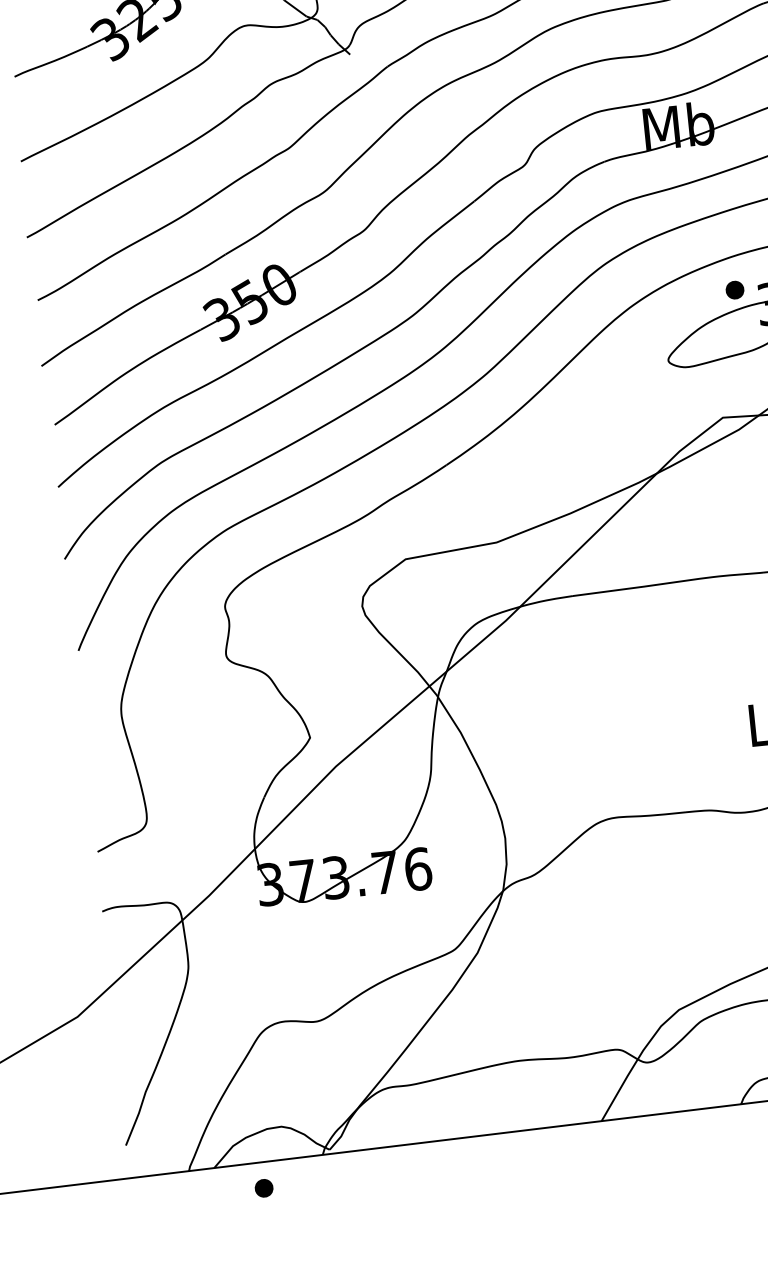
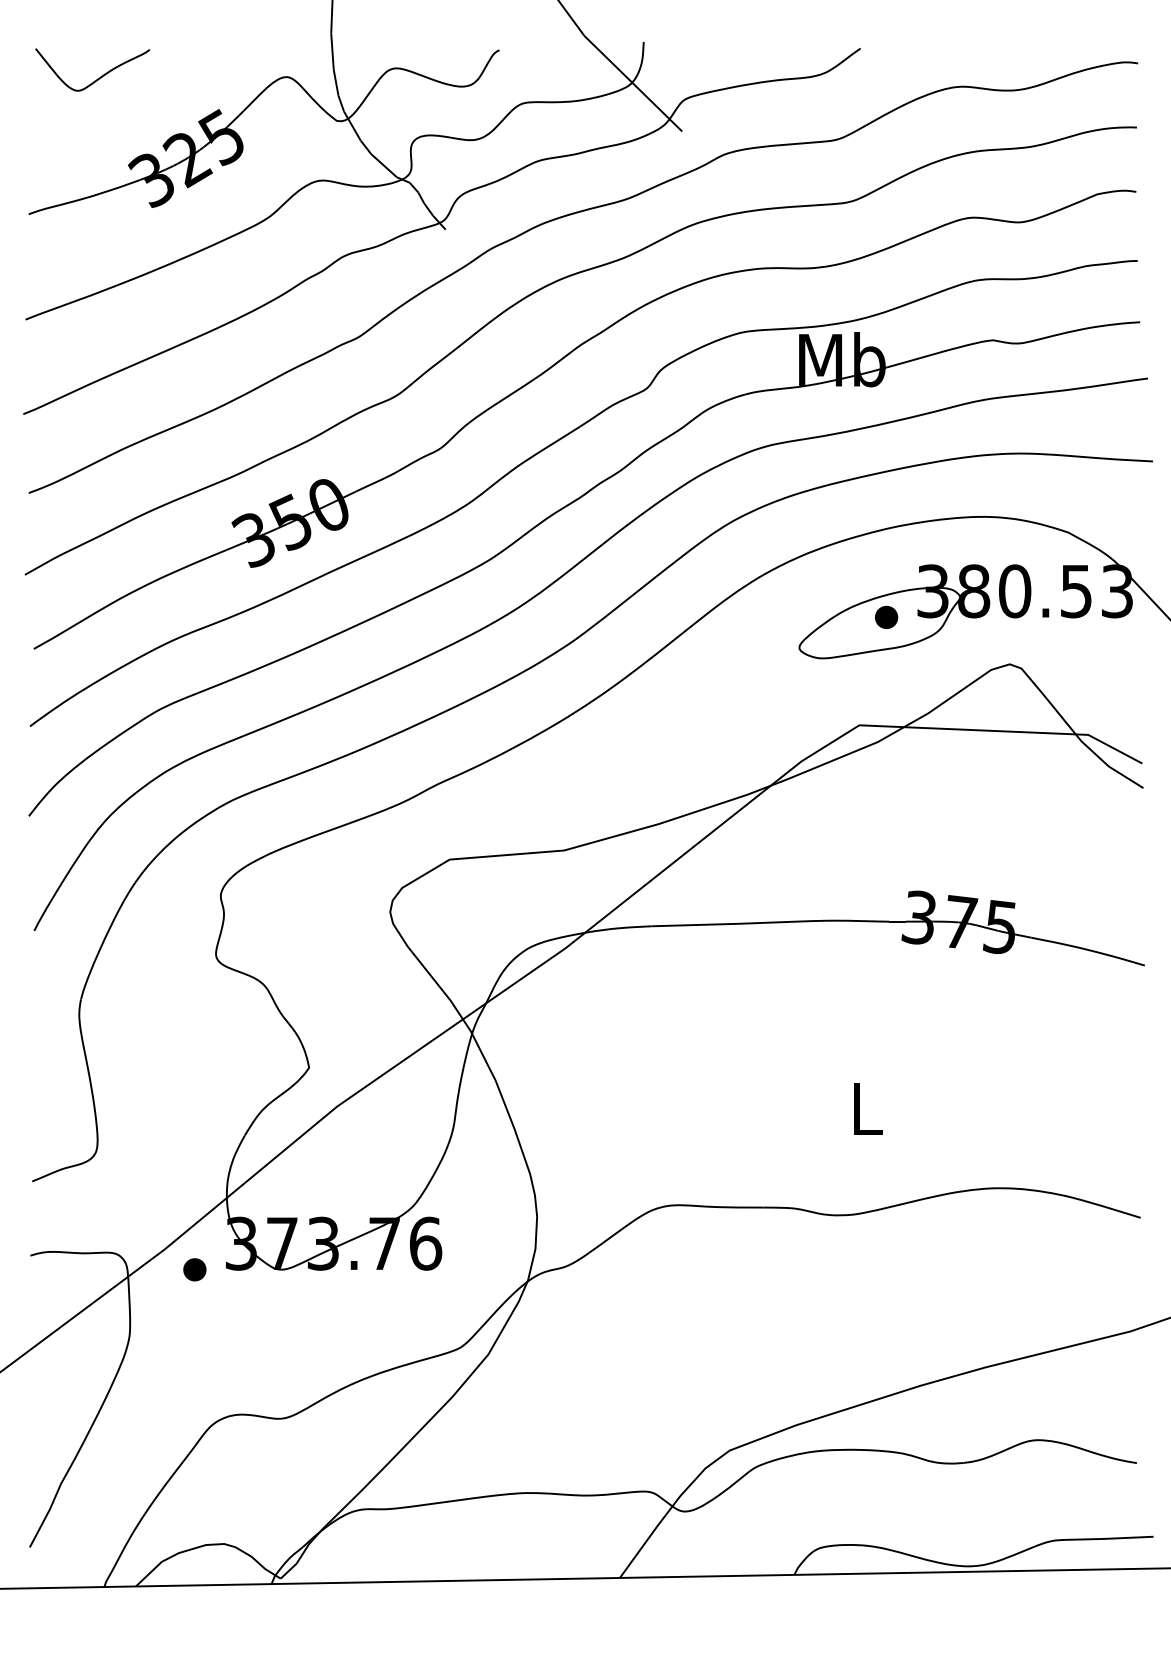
part: (734, 289) -> (886, 616), moved
part: (263, 1188) -> (194, 1269), moved

